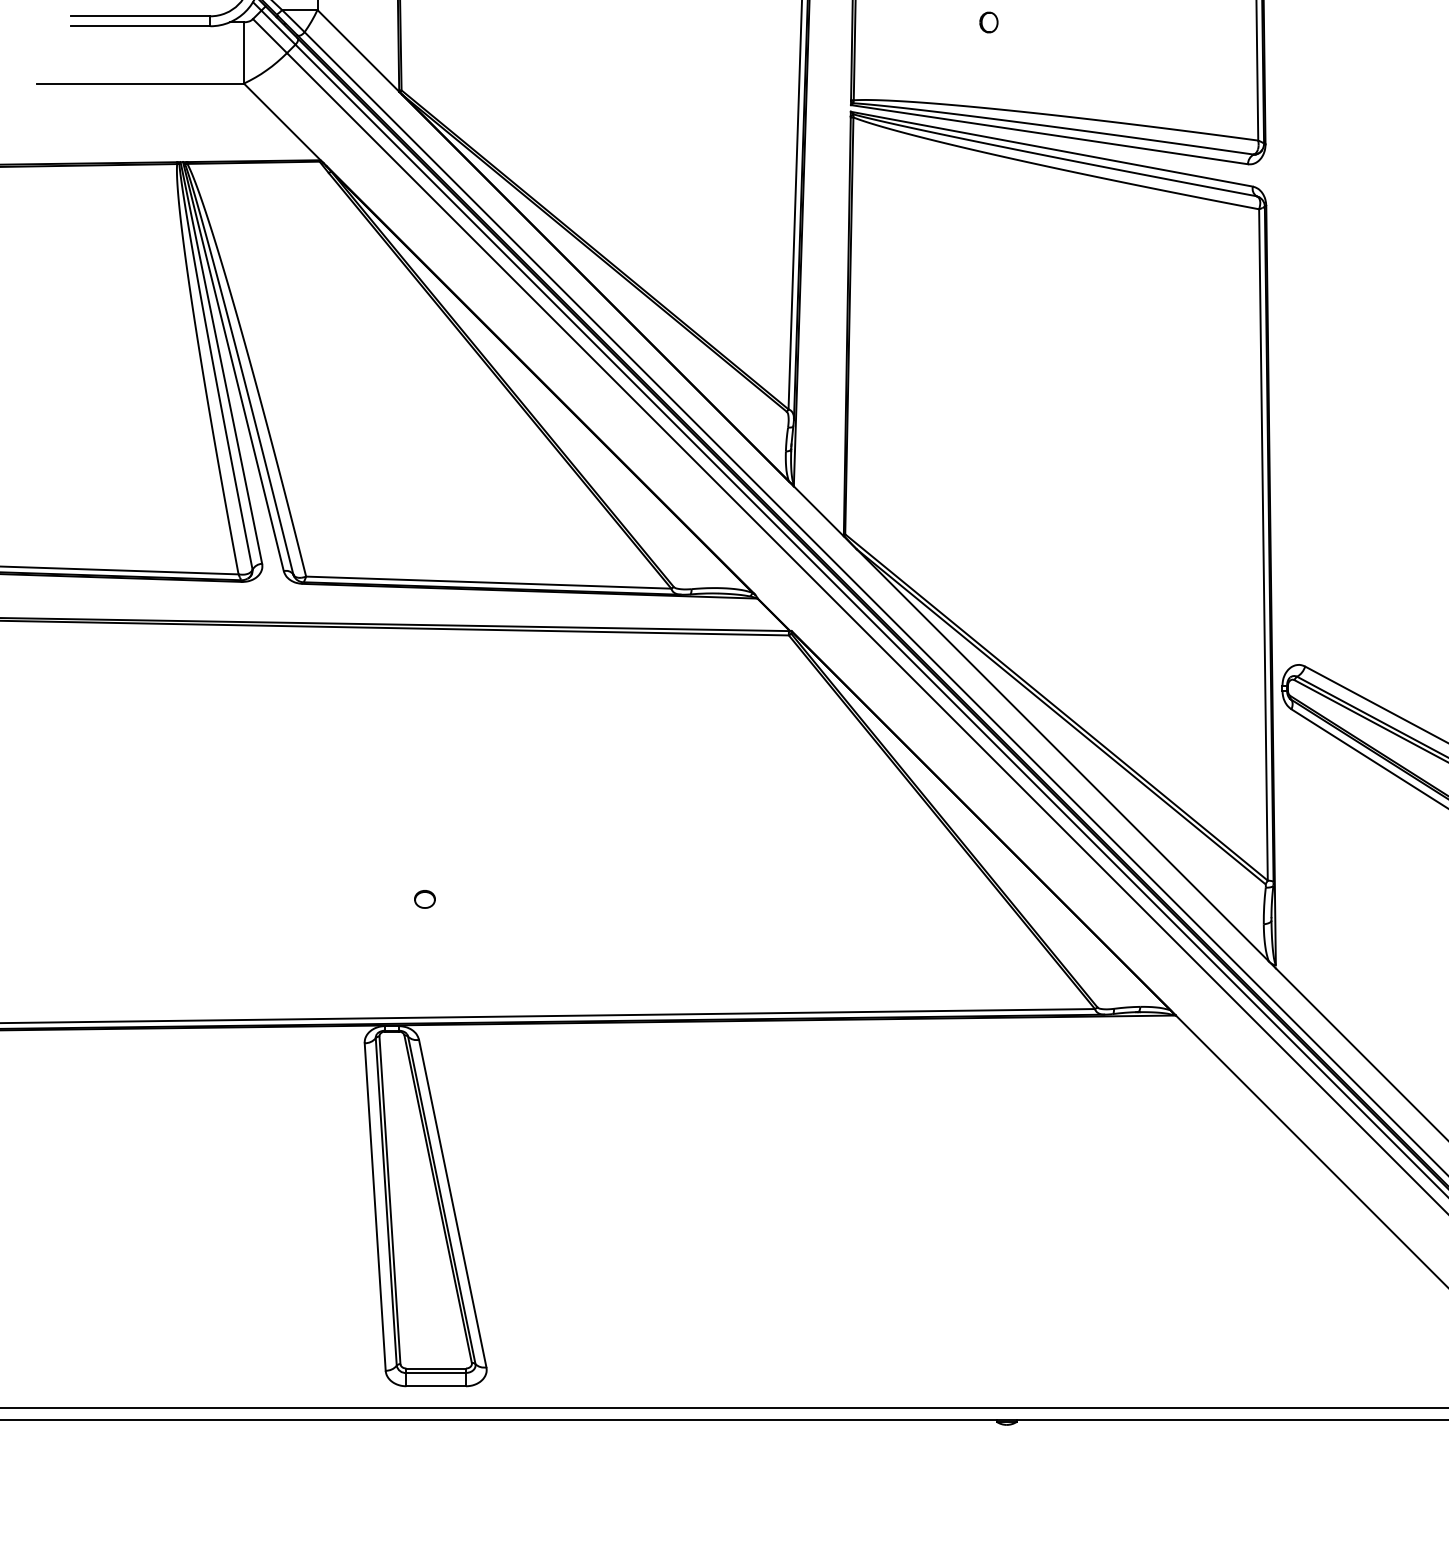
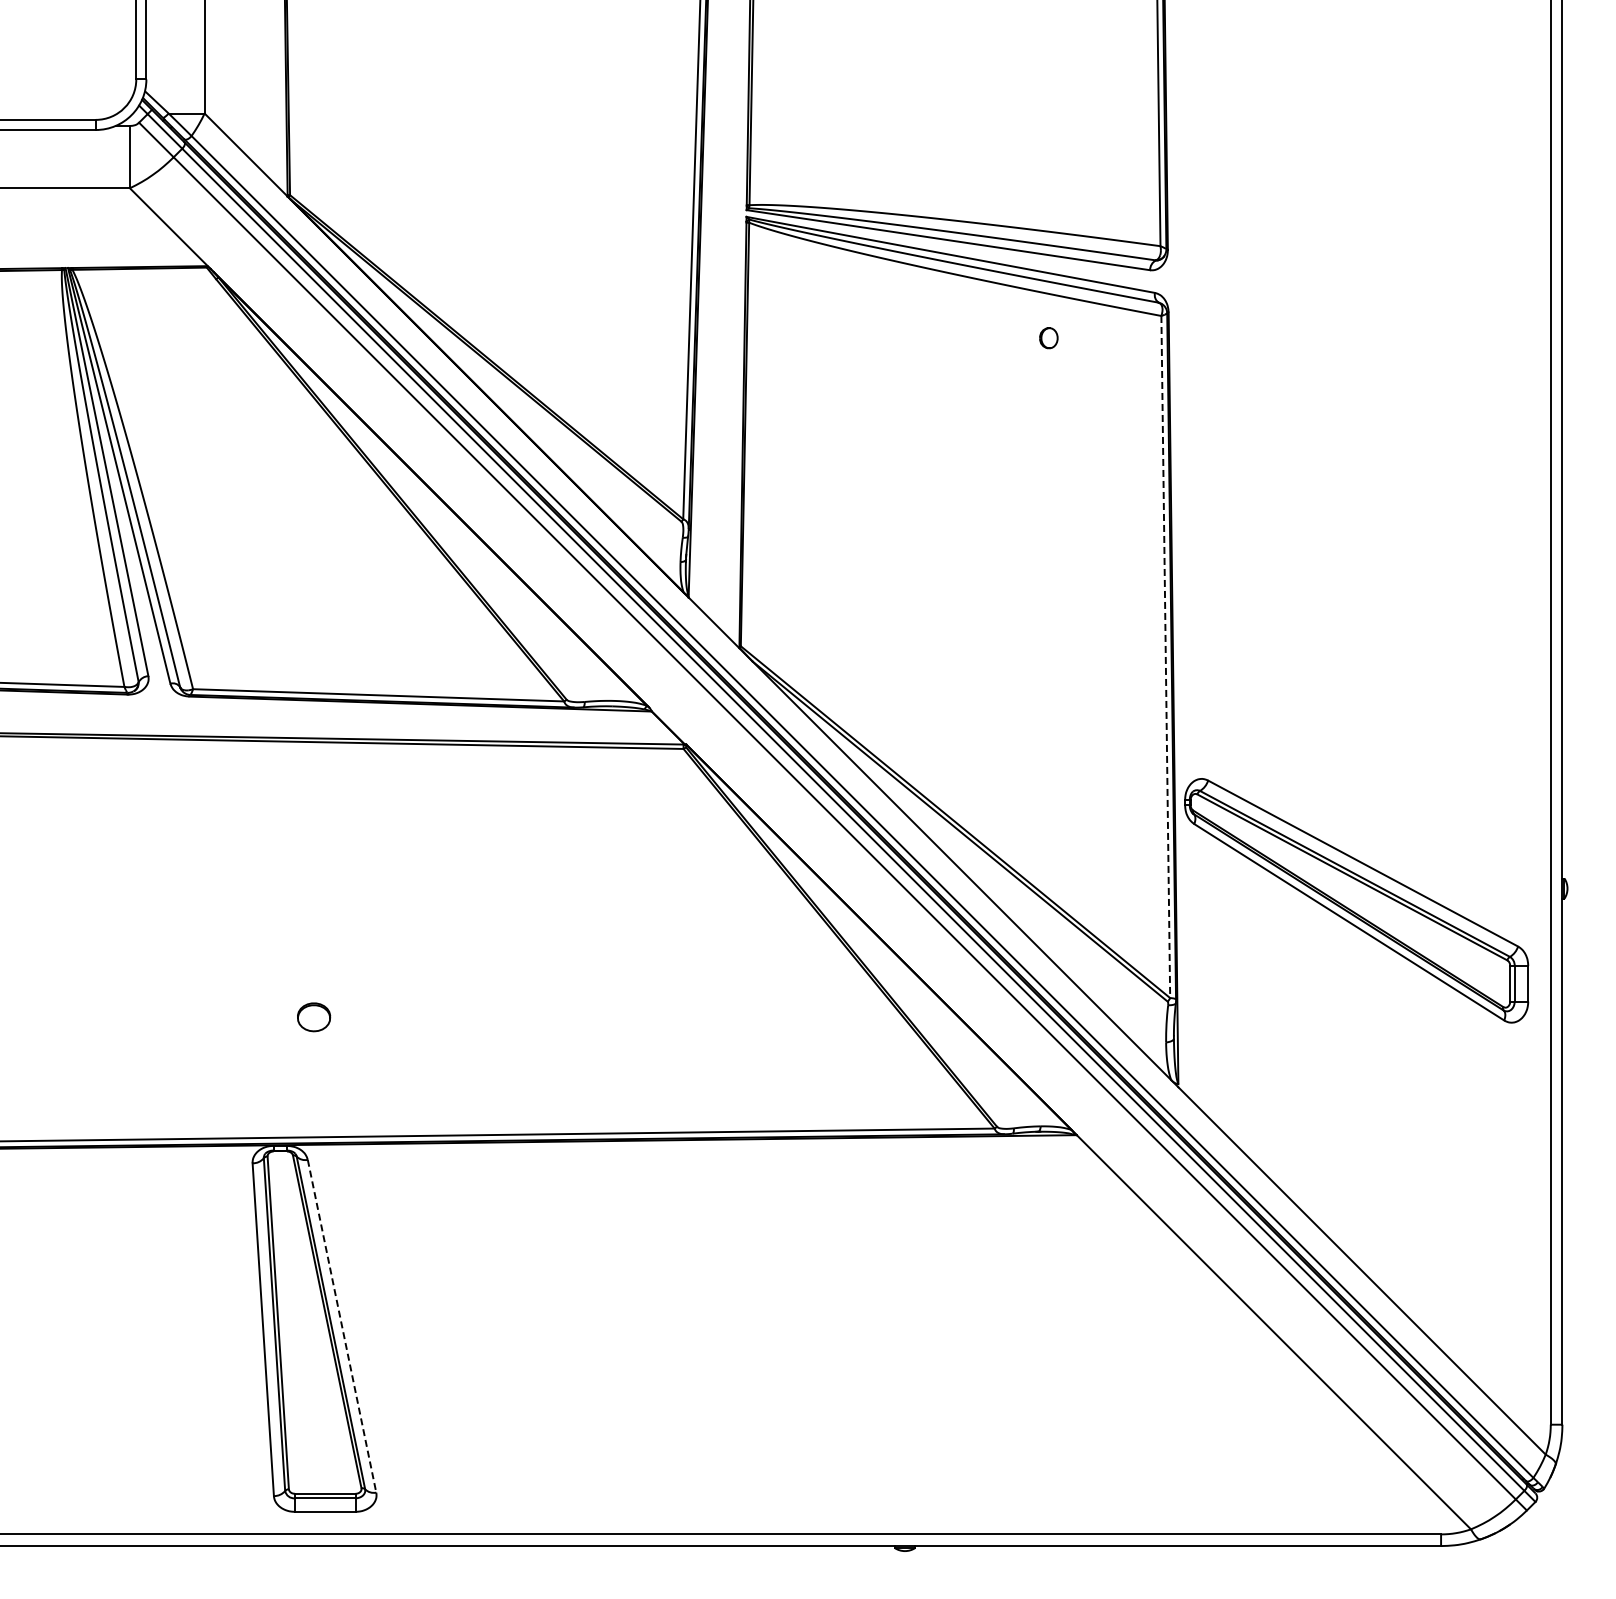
part: (988, 22) -> (1048, 338), moved
line: (1263, 545) -> (1165, 657), solid -> dashed
part: (424, 898) -> (313, 1016), size x1.6
line: (453, 1203) -> (342, 1326), solid -> dashed

